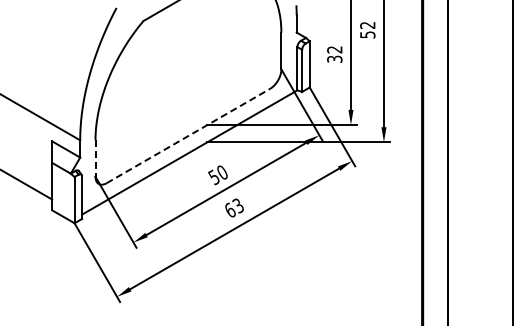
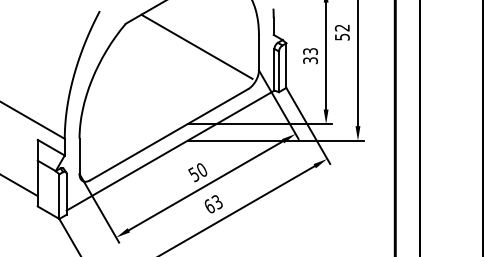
line: (216, 44) -> (196, 46), added
text: (334, 49) -> (310, 51), 32 -> 33
line: (188, 135) -> (169, 134), dashed -> solid
line: (95, 158) -> (79, 156), dashed -> solid

